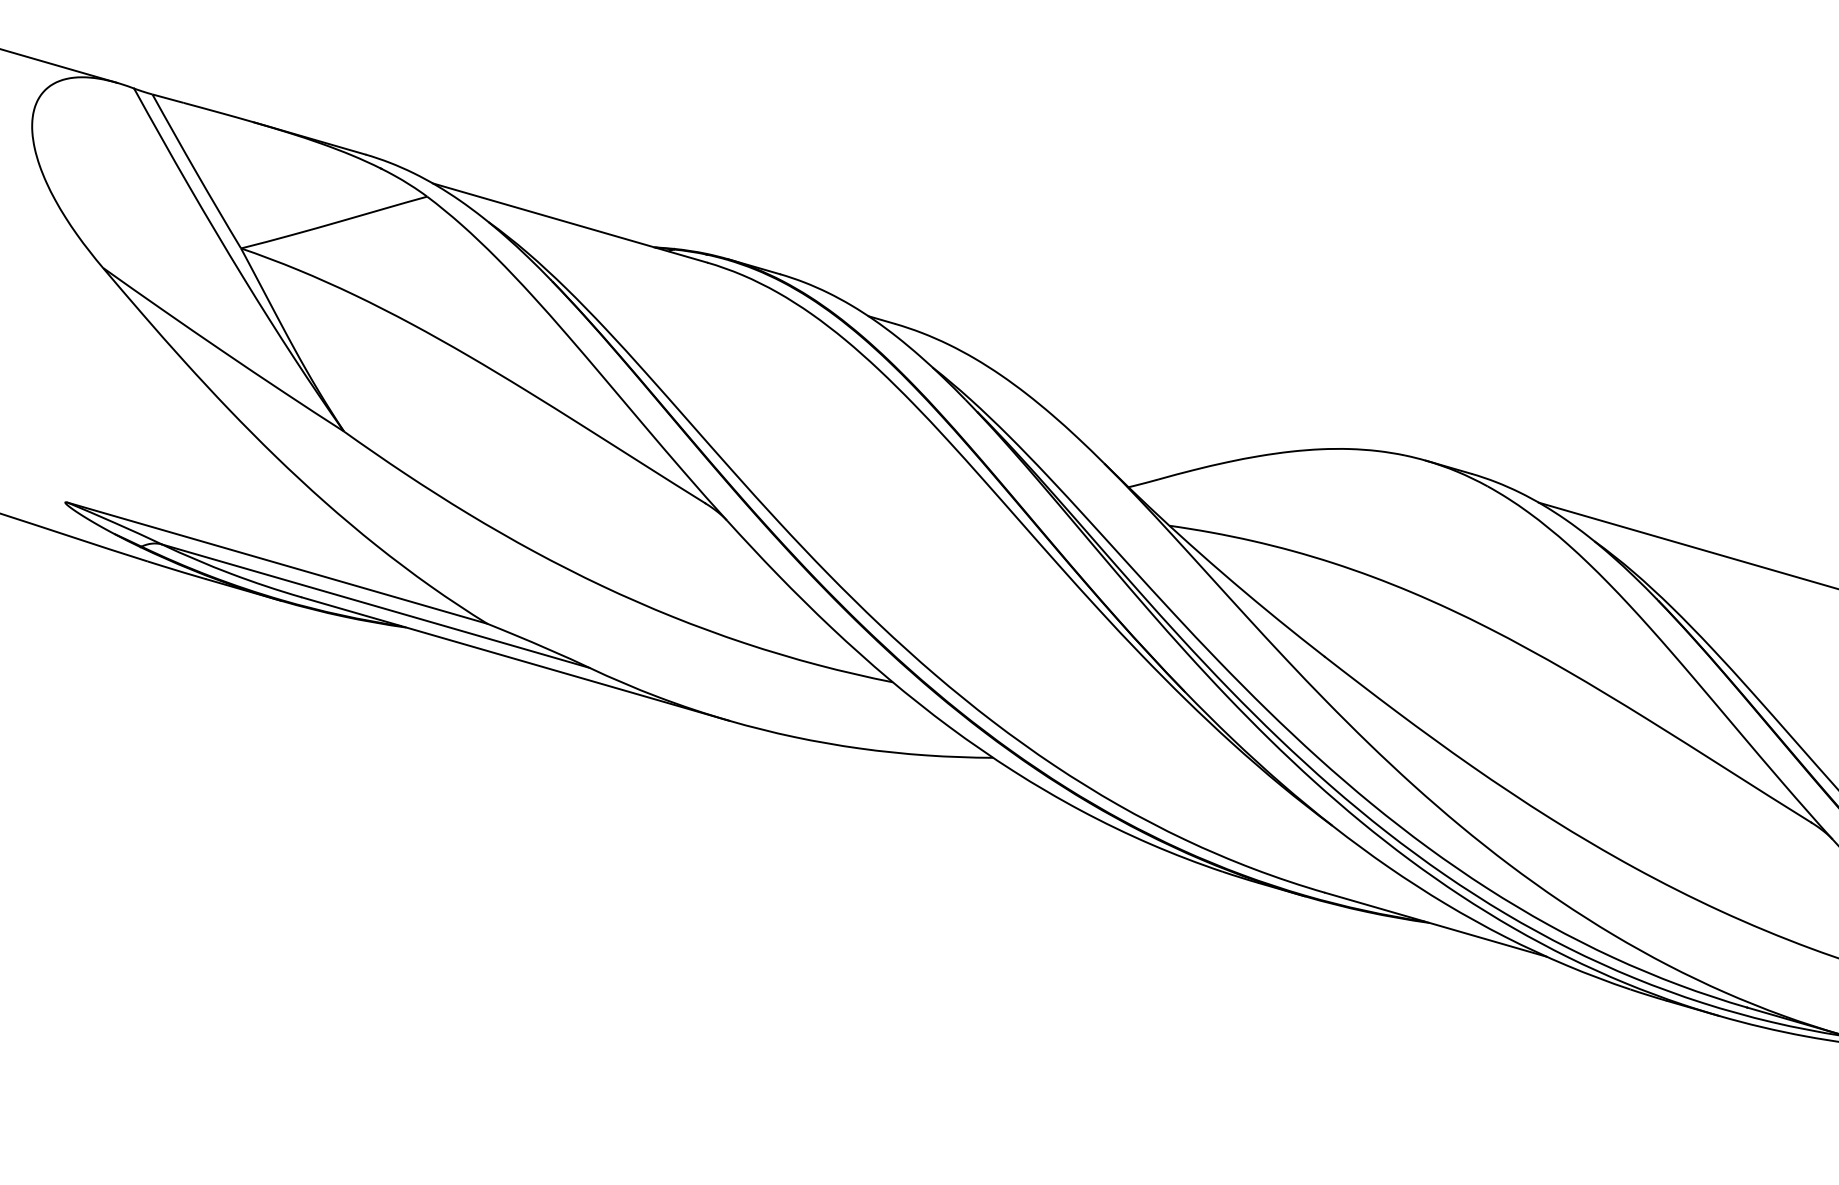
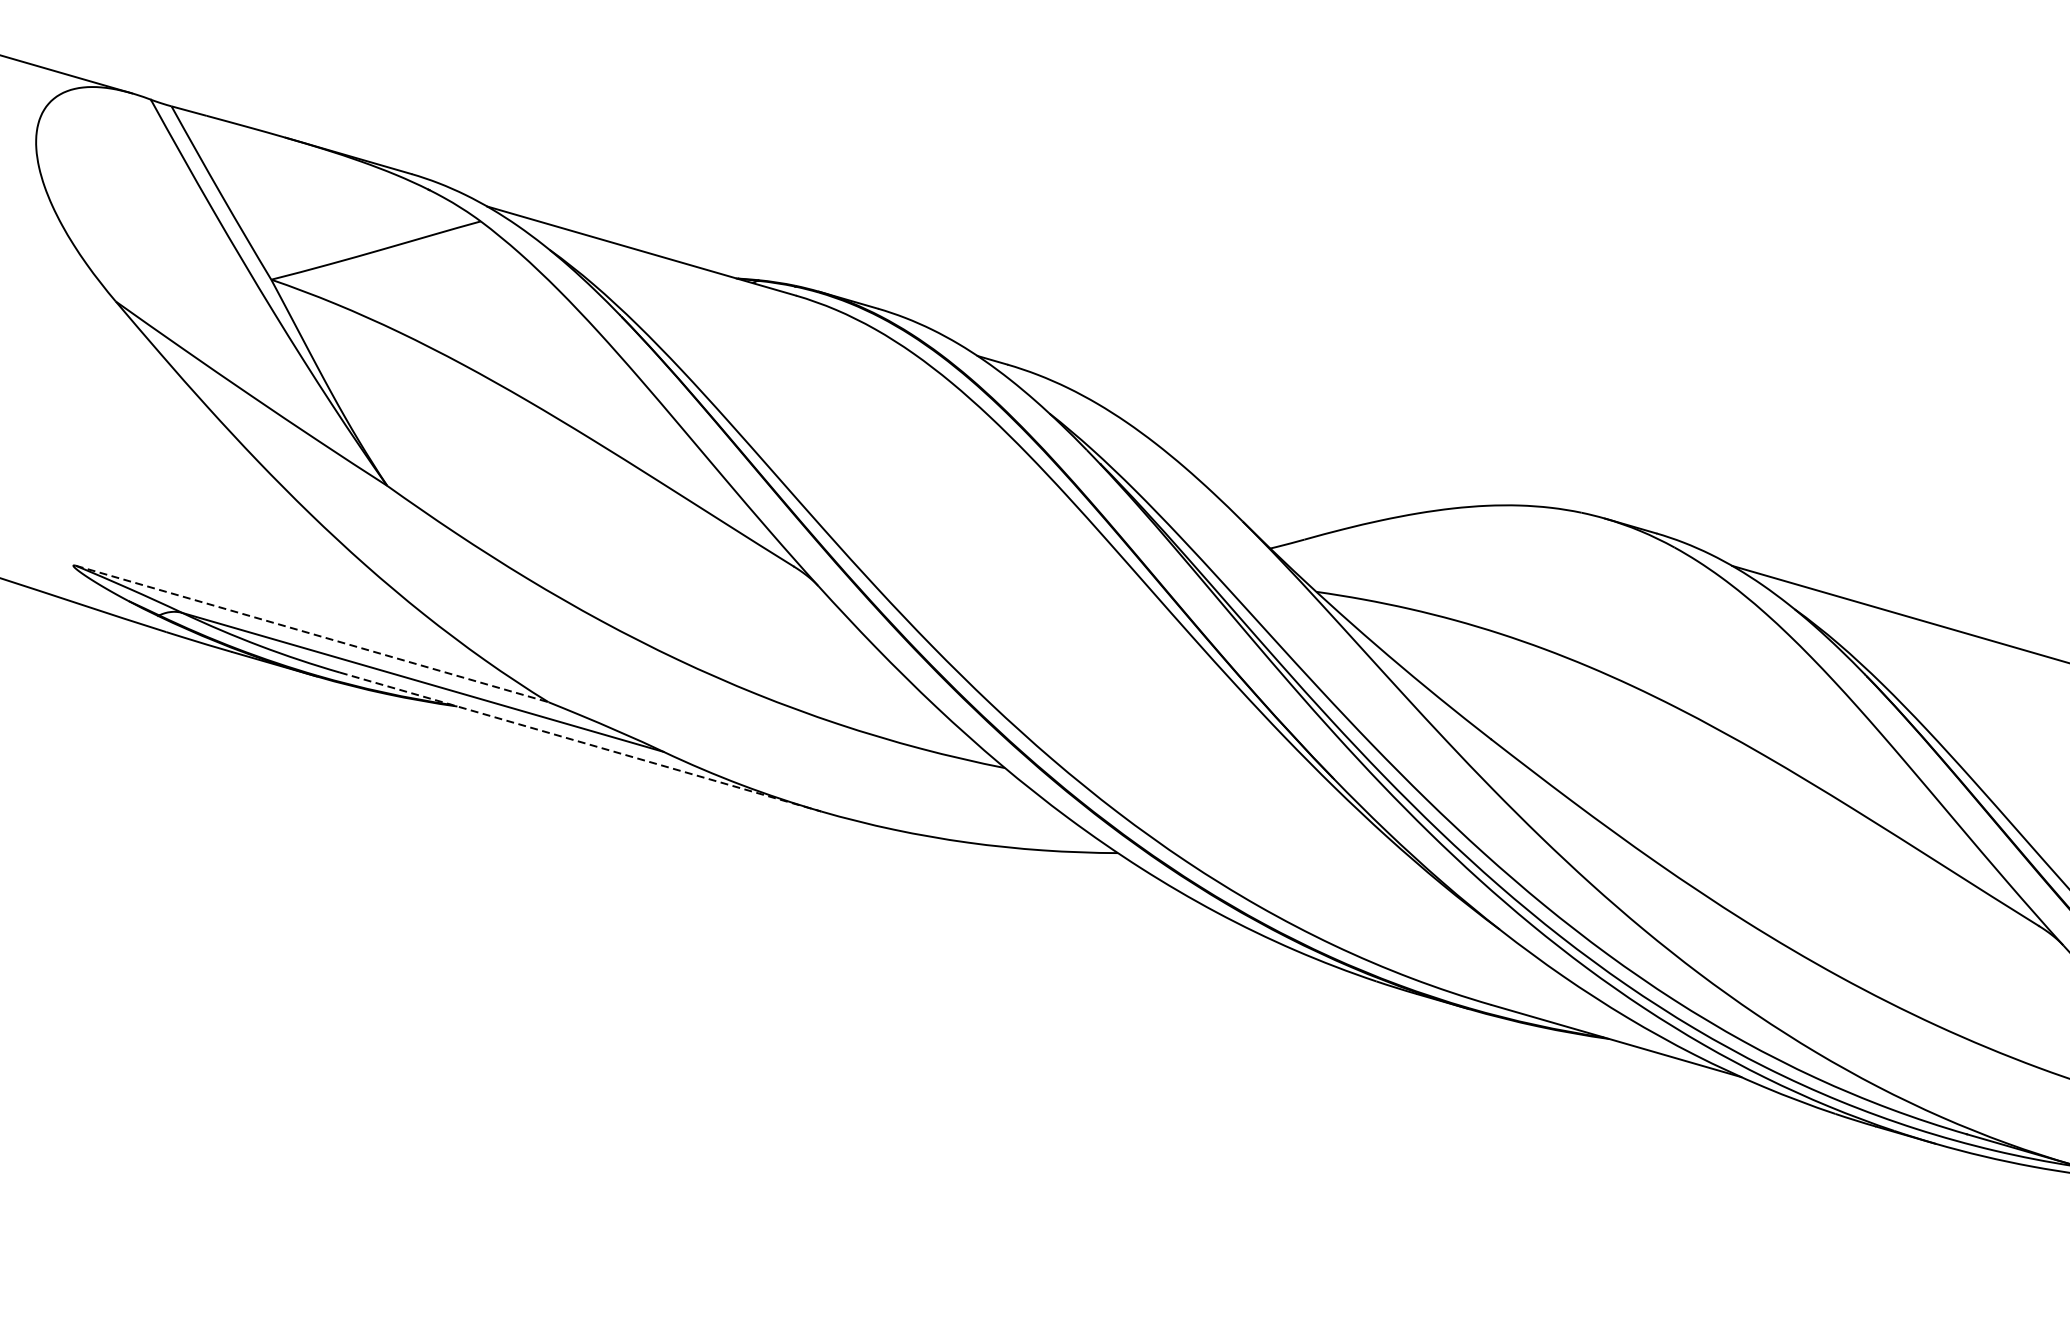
line: (277, 563) -> (312, 634), solid -> dashed
line: (516, 659) -> (581, 742), solid -> dashed

